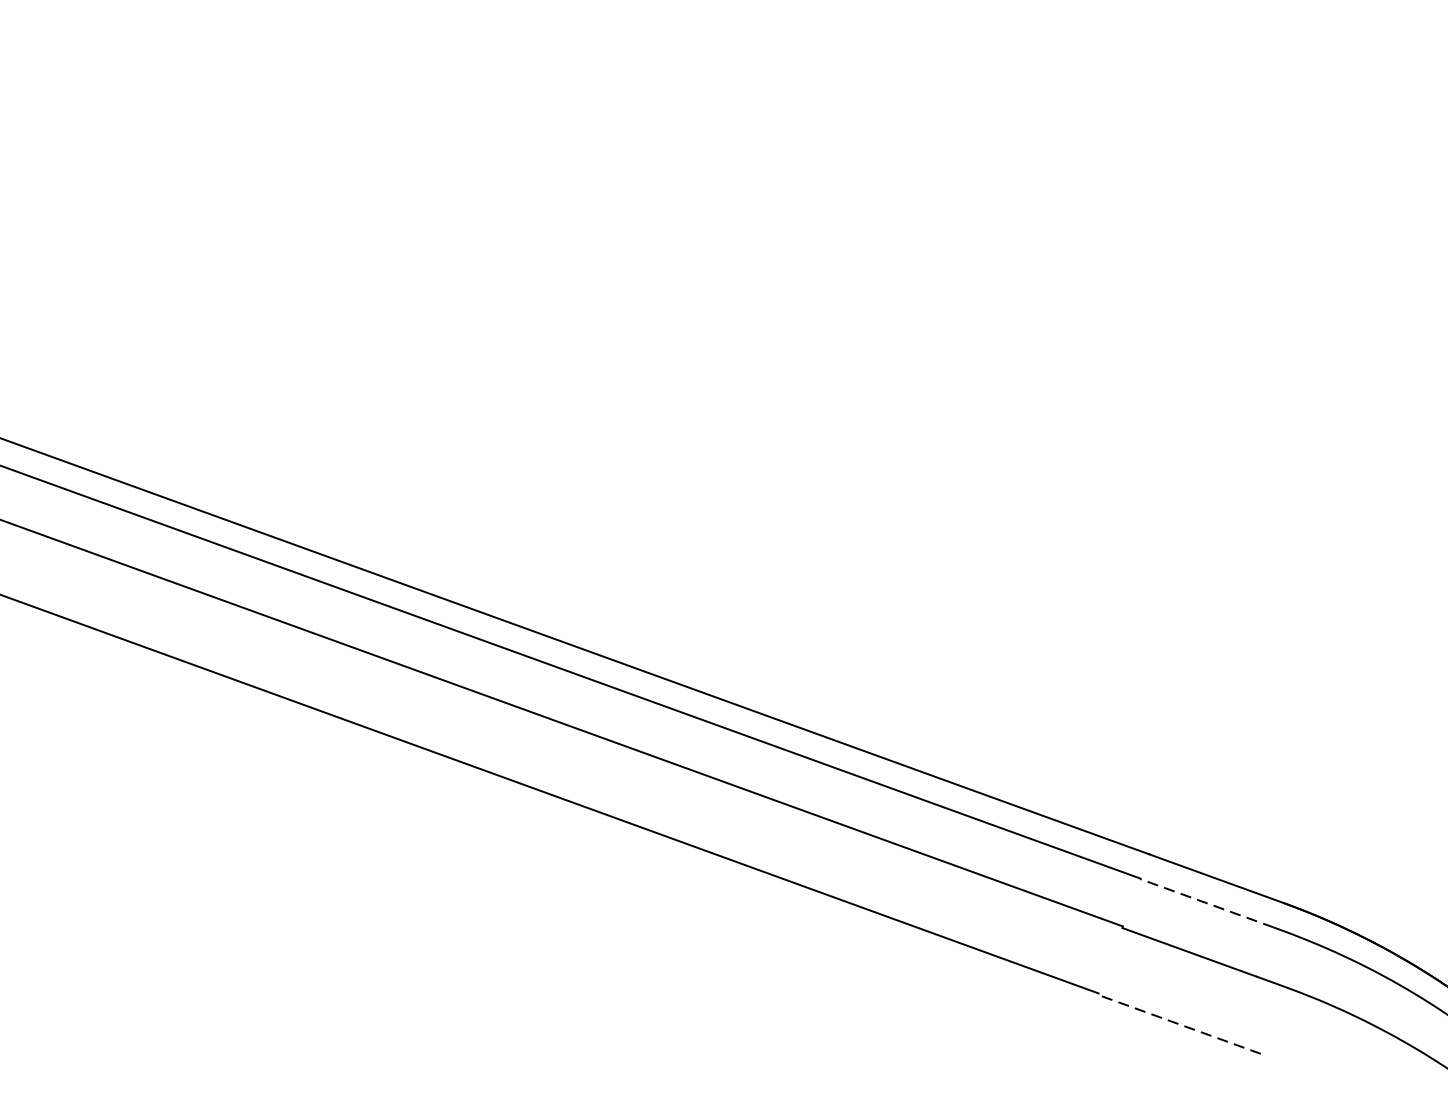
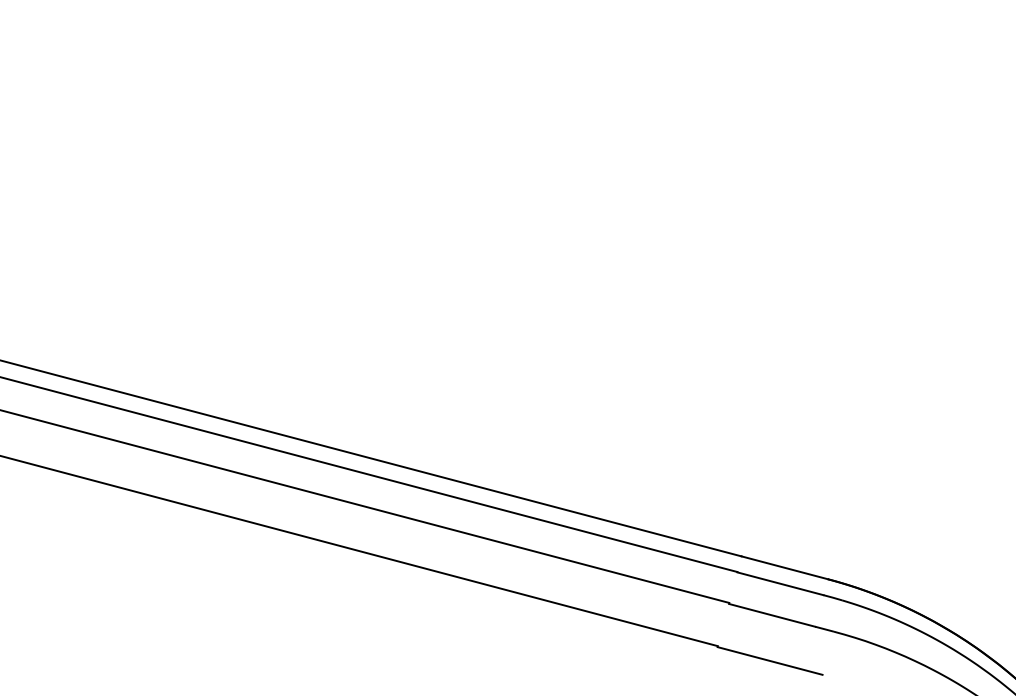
line: (1206, 902) -> (780, 583), dashed -> solid
line: (1178, 1023) -> (769, 660), dashed -> solid

